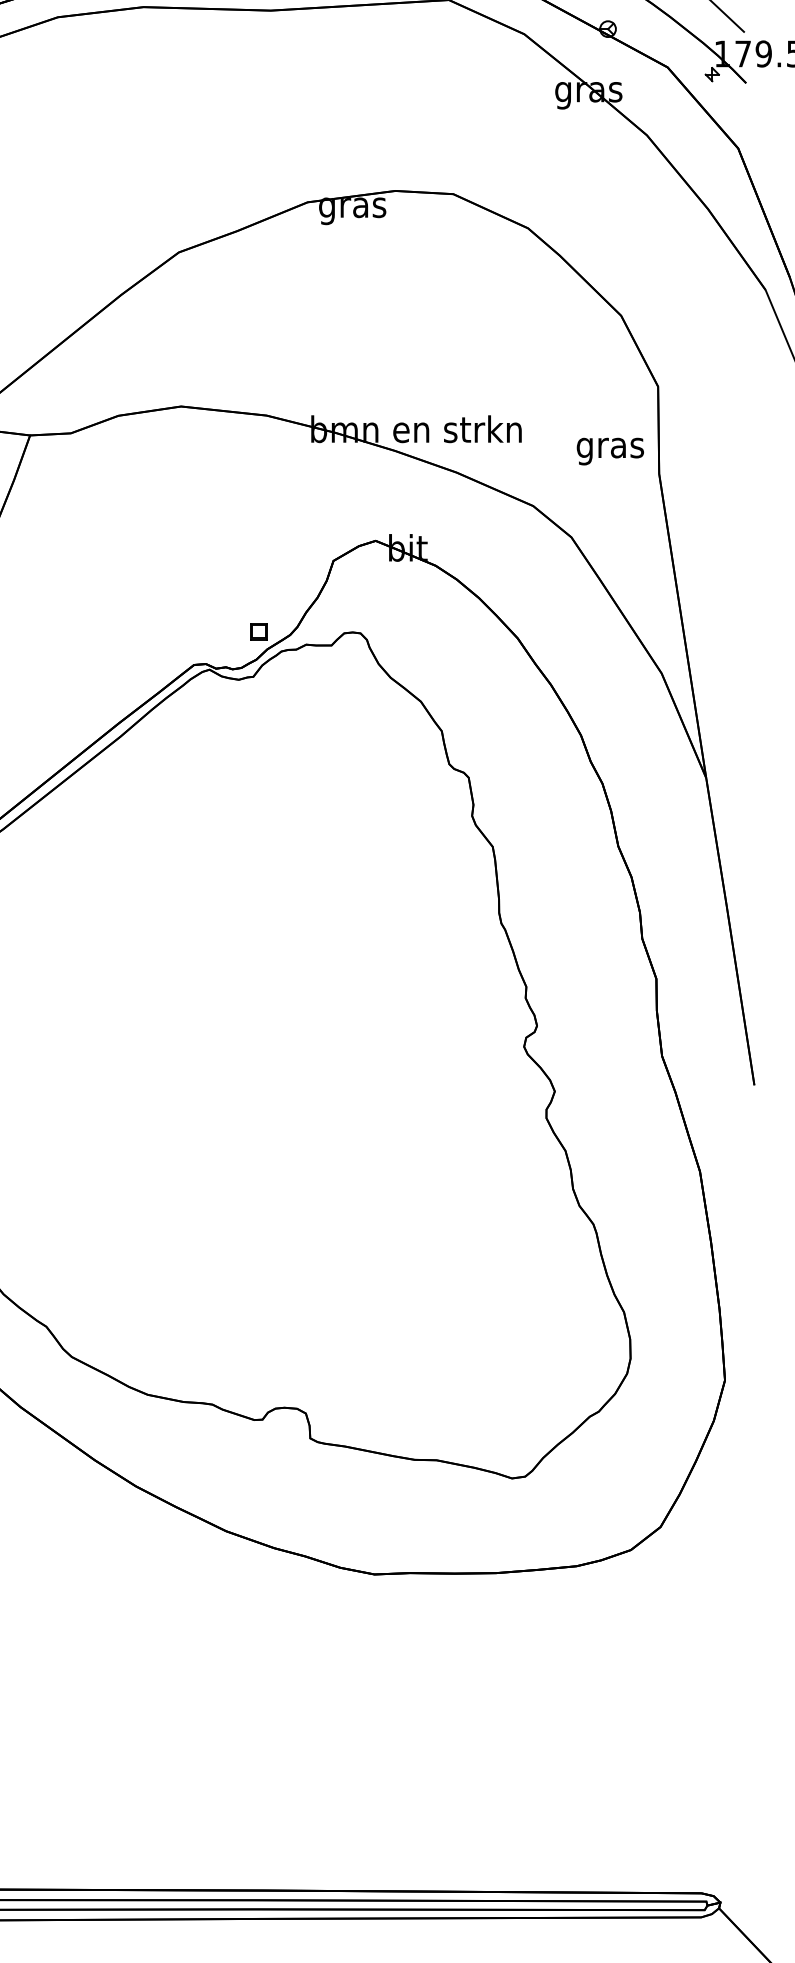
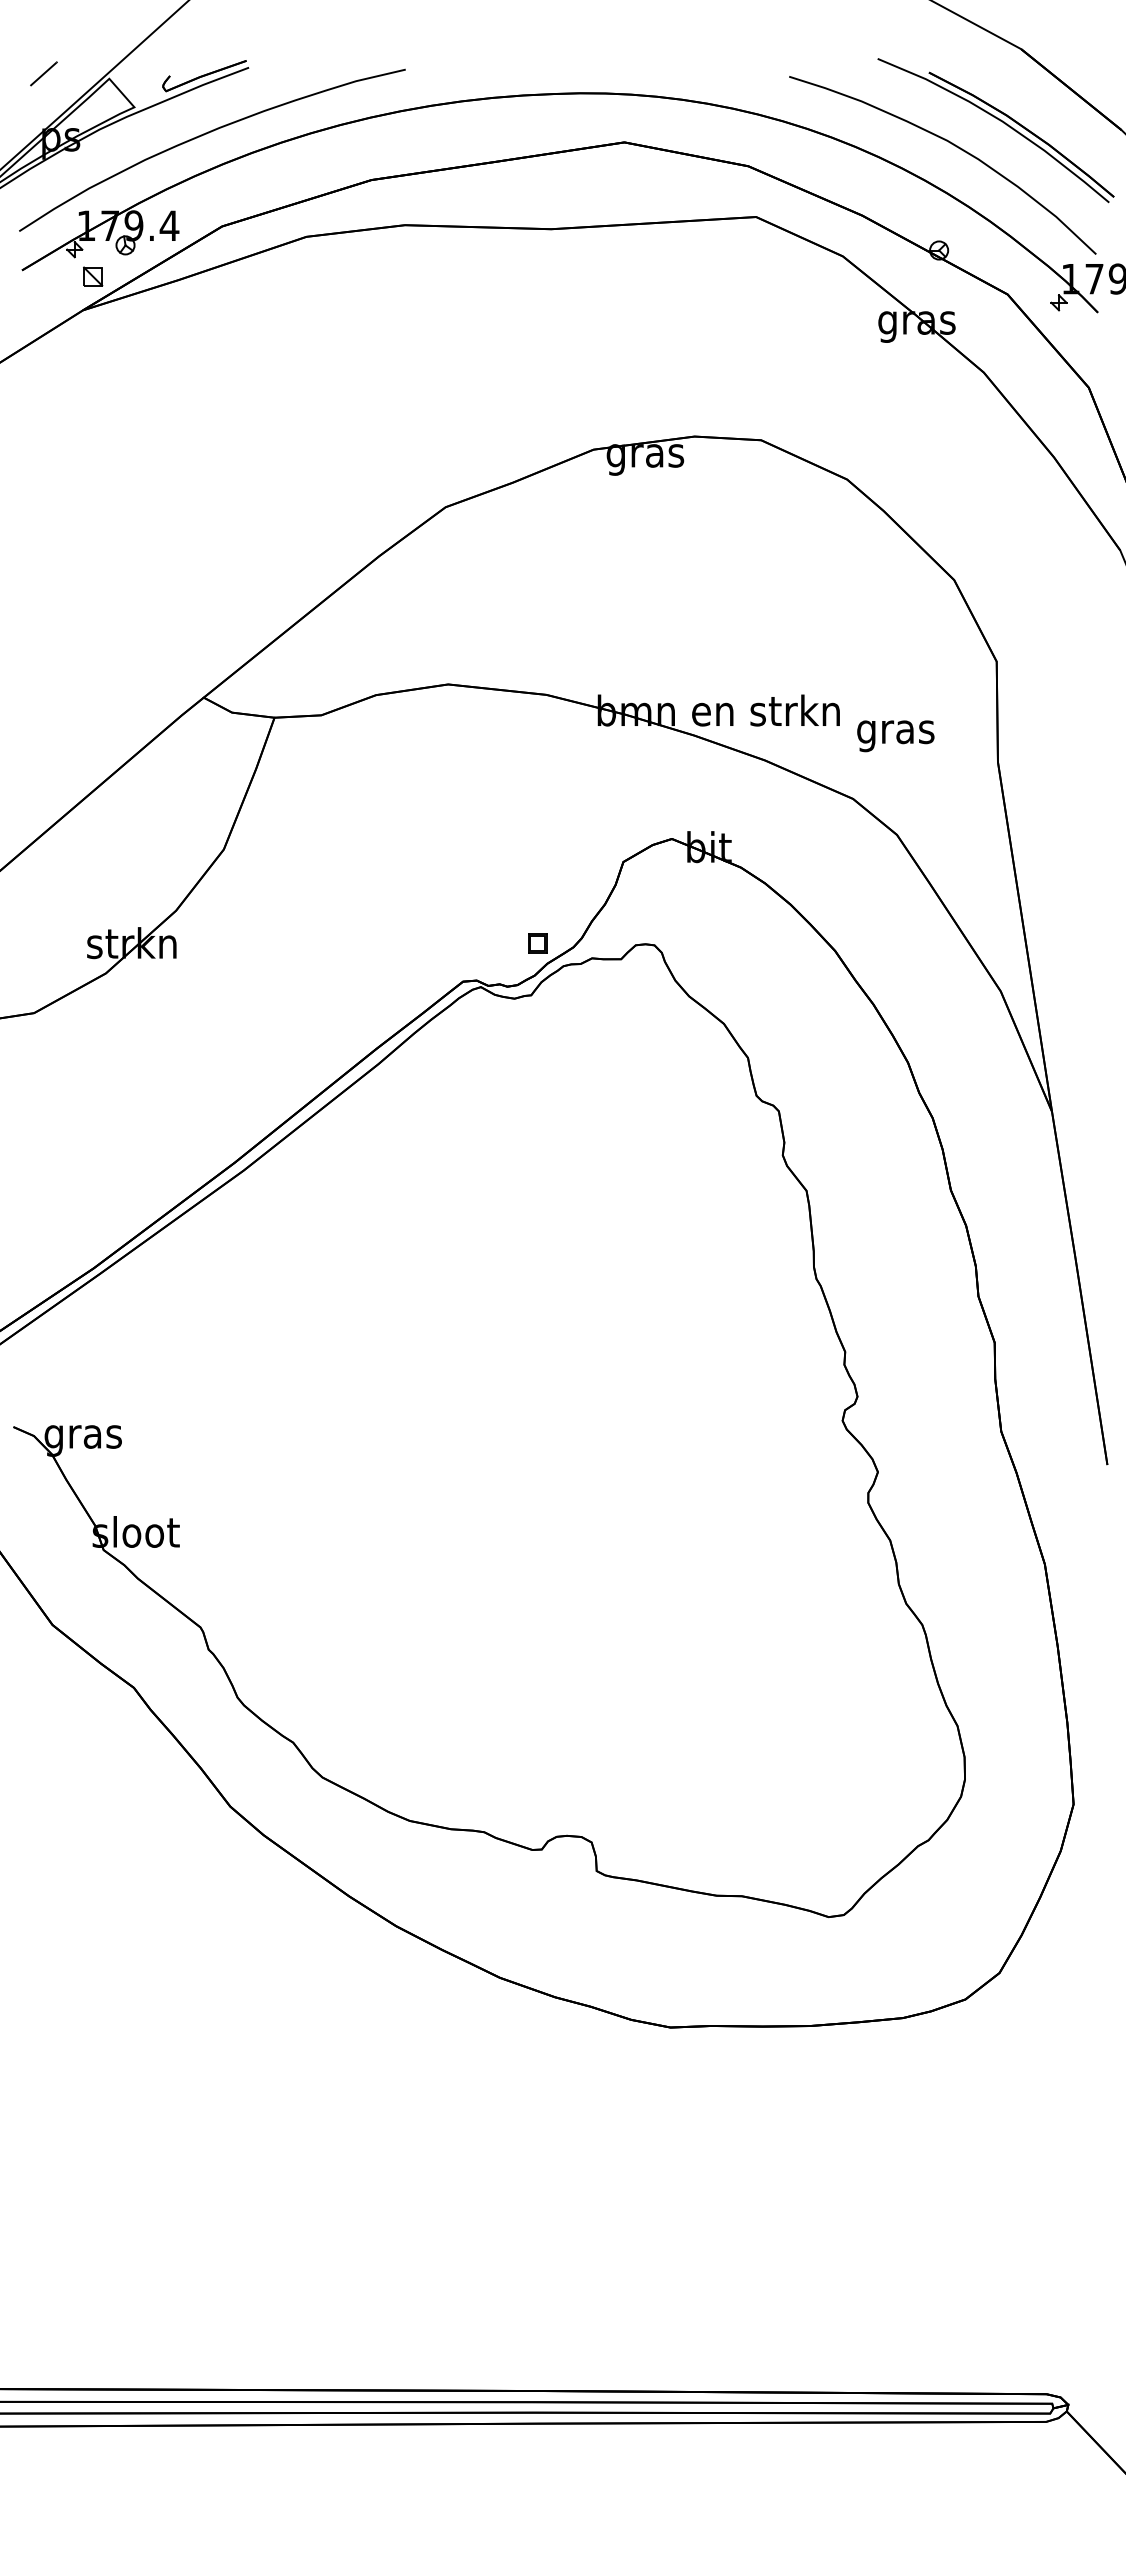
text: (610, 451) -> (895, 736), moved

